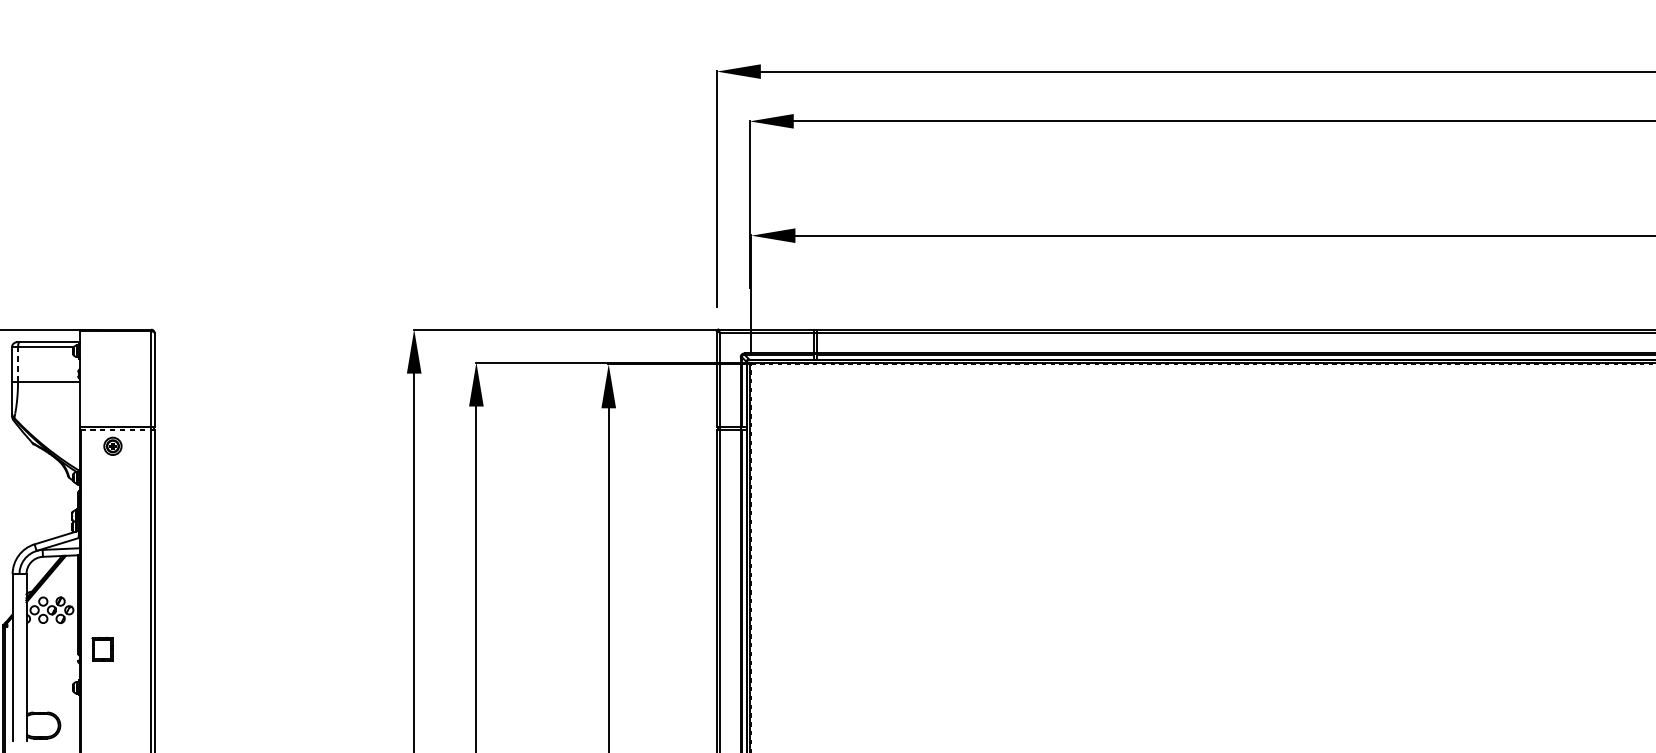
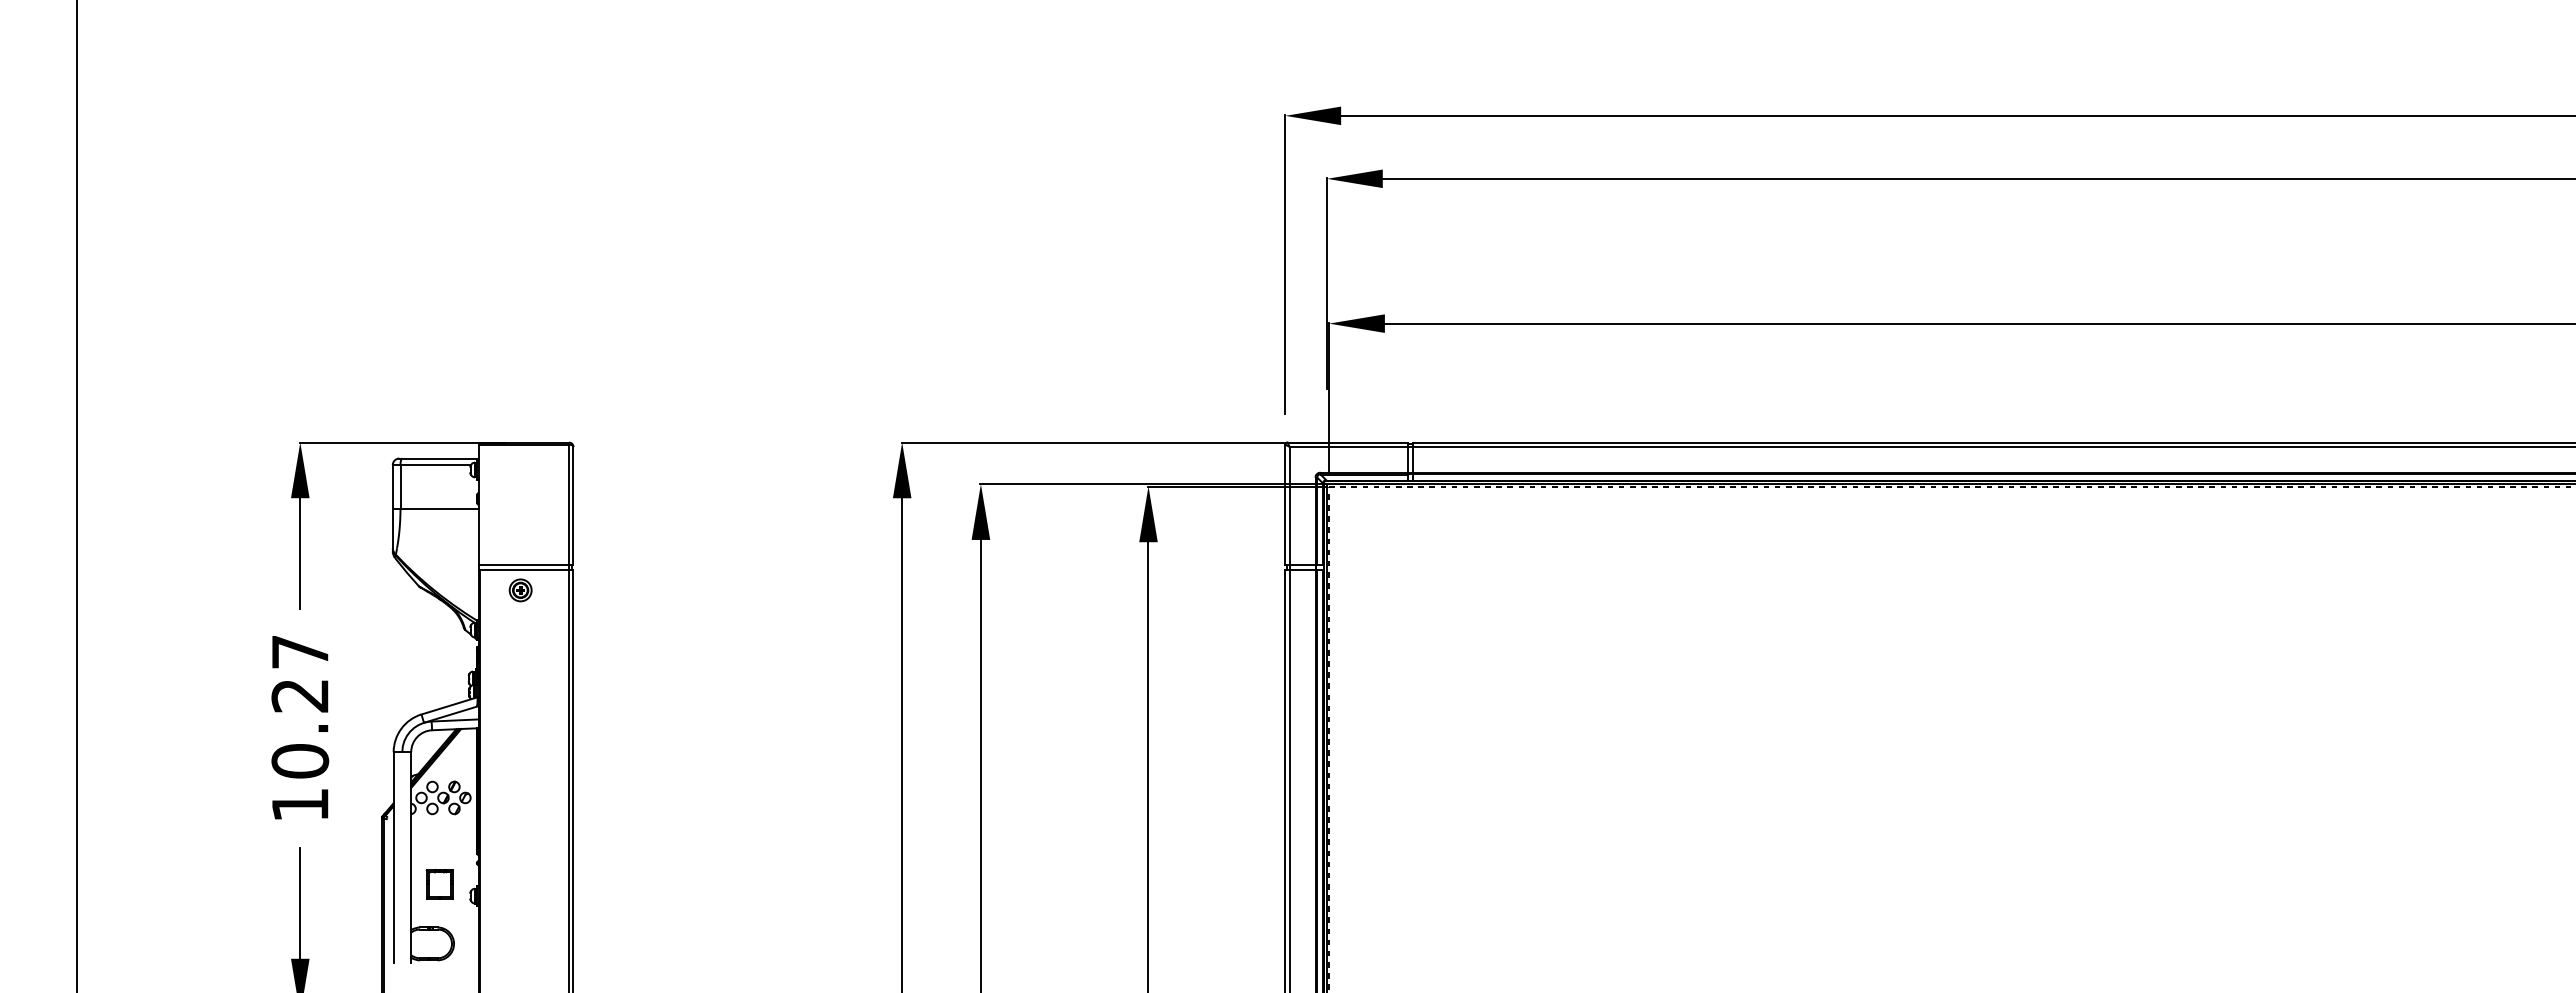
line: (18, 364) -> (400, 486), dashed -> solid
line: (117, 429) -> (526, 569), dashed -> solid
part: (102, 649) -> (439, 884), moved

